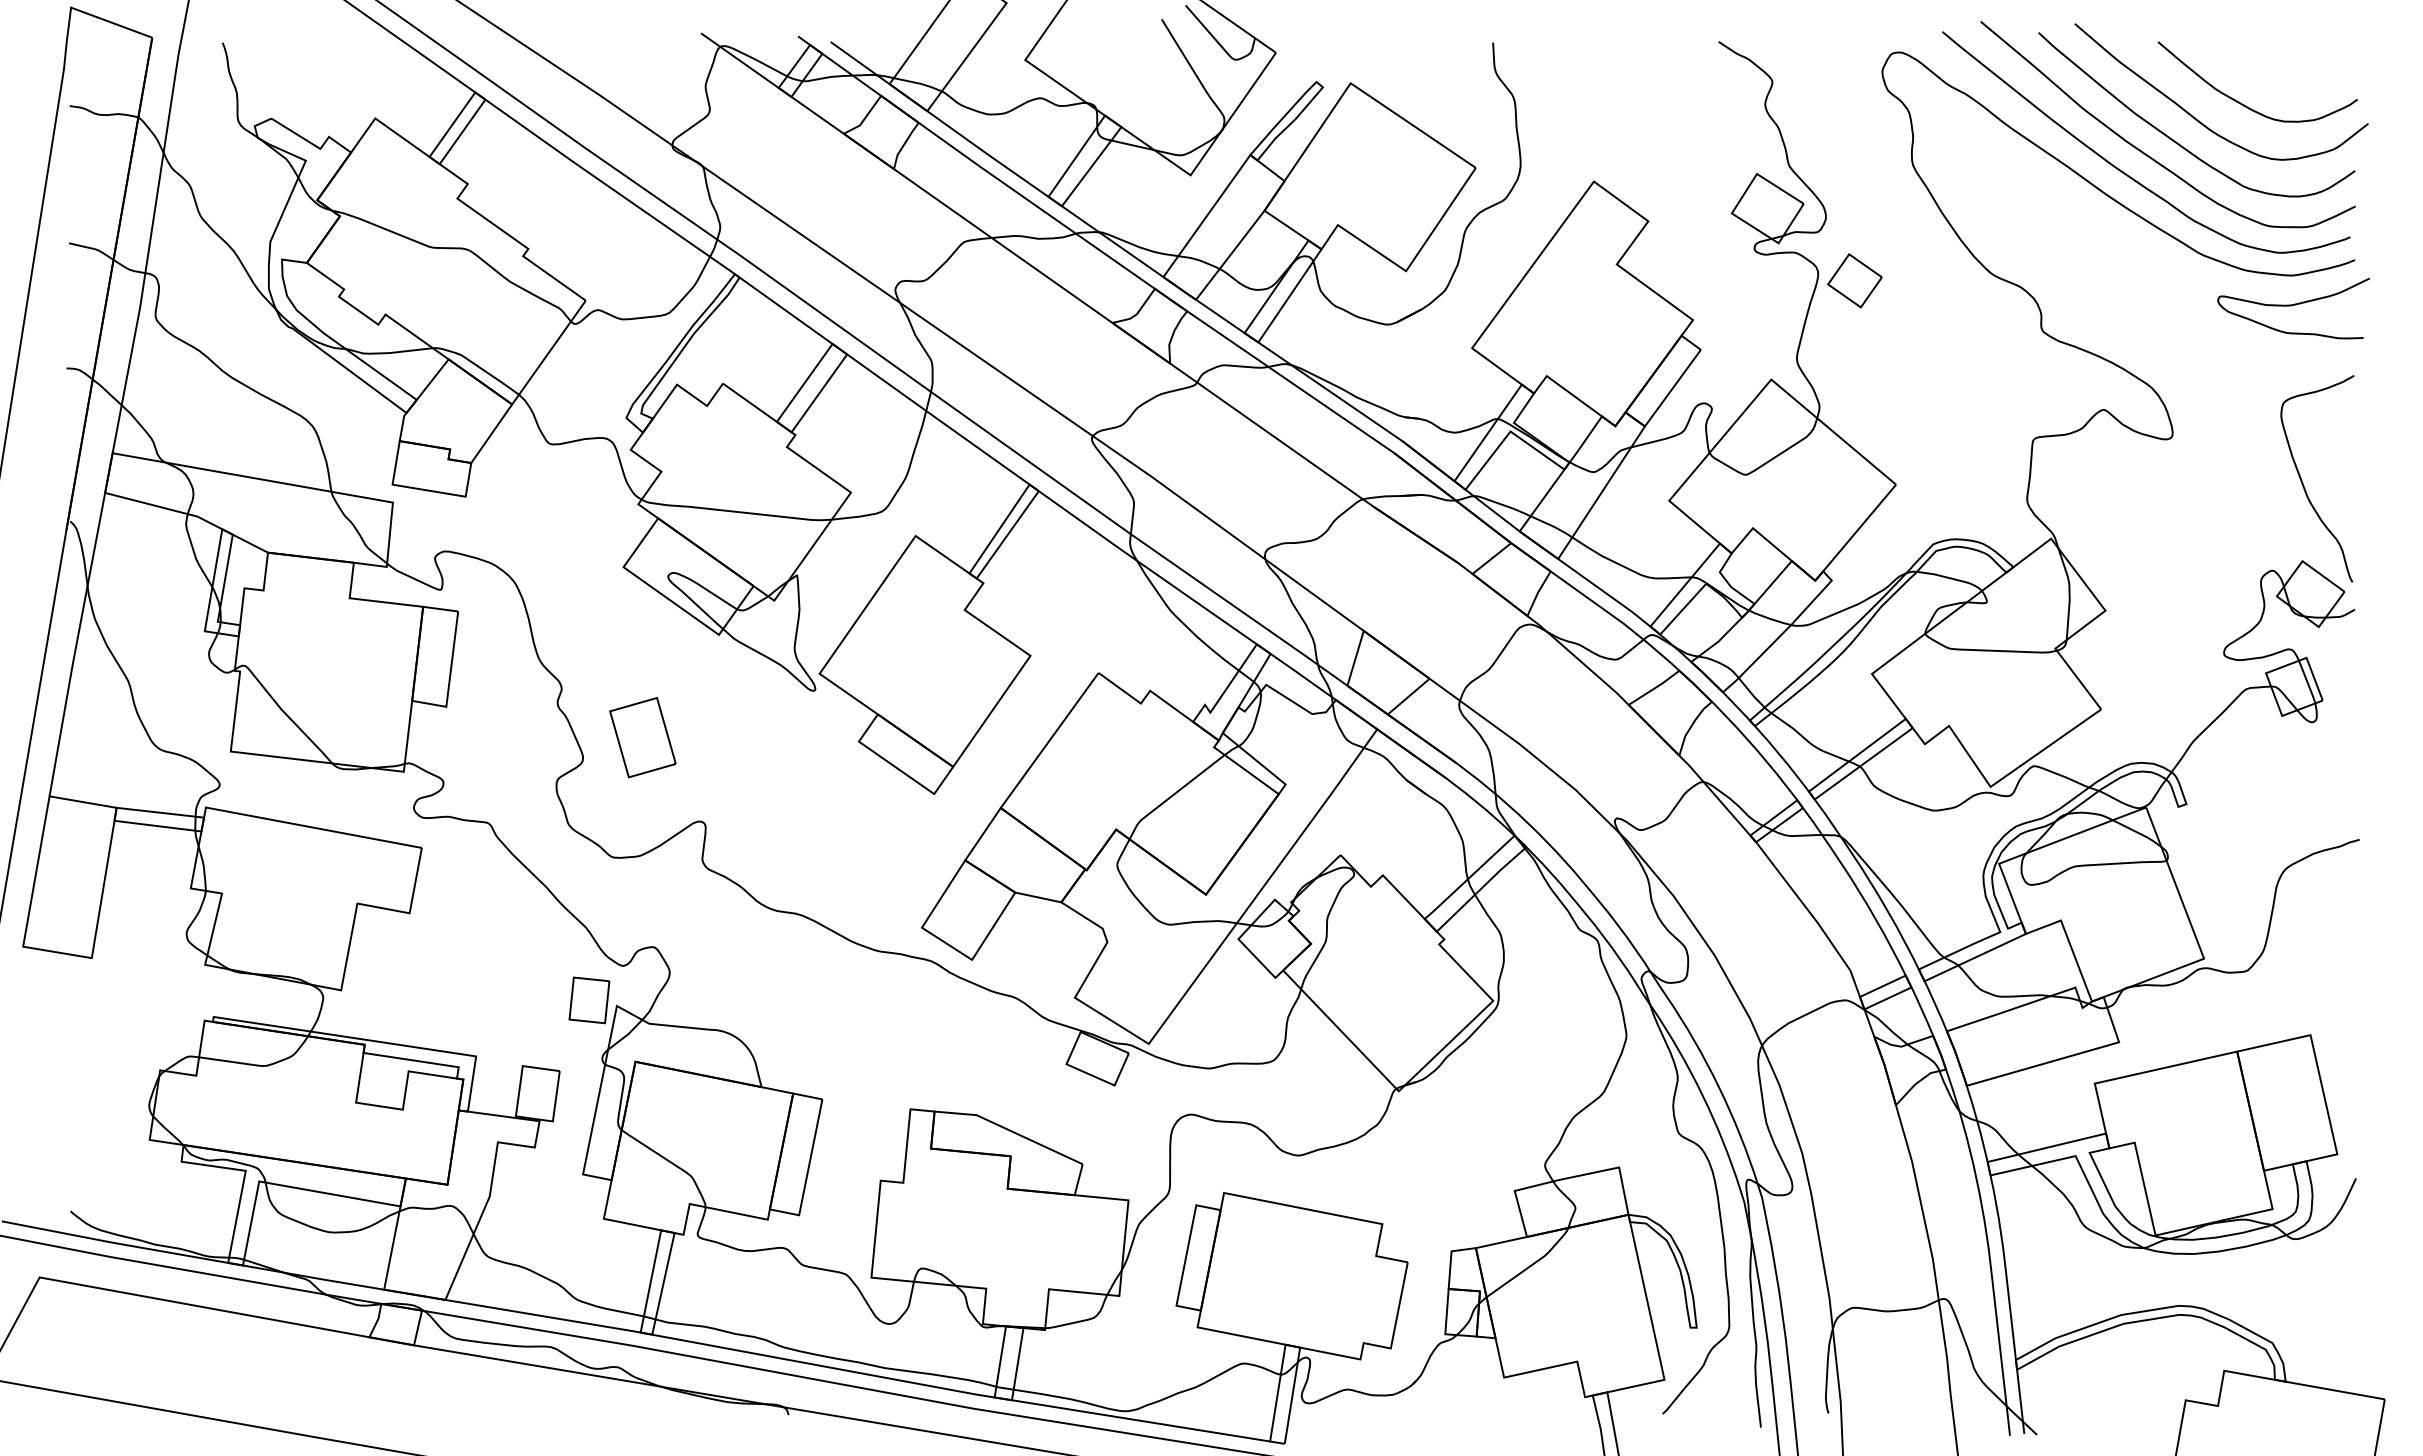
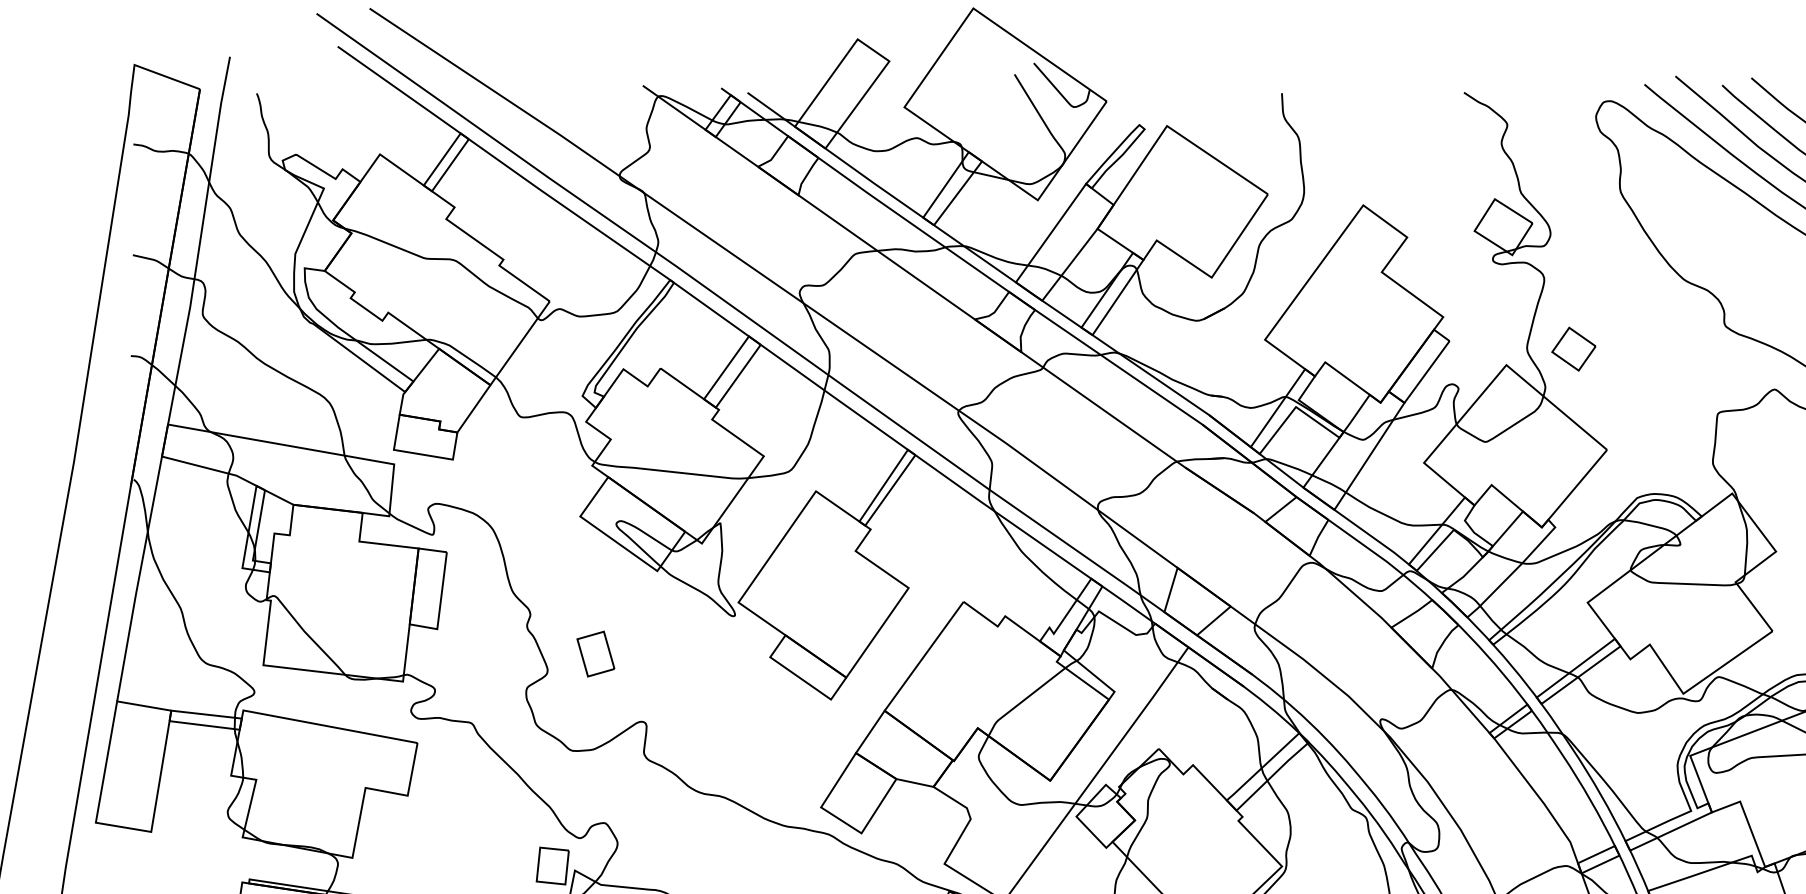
part: (1854, 280) -> (1573, 348), moved
part: (642, 737) -> (595, 653), size x0.7

